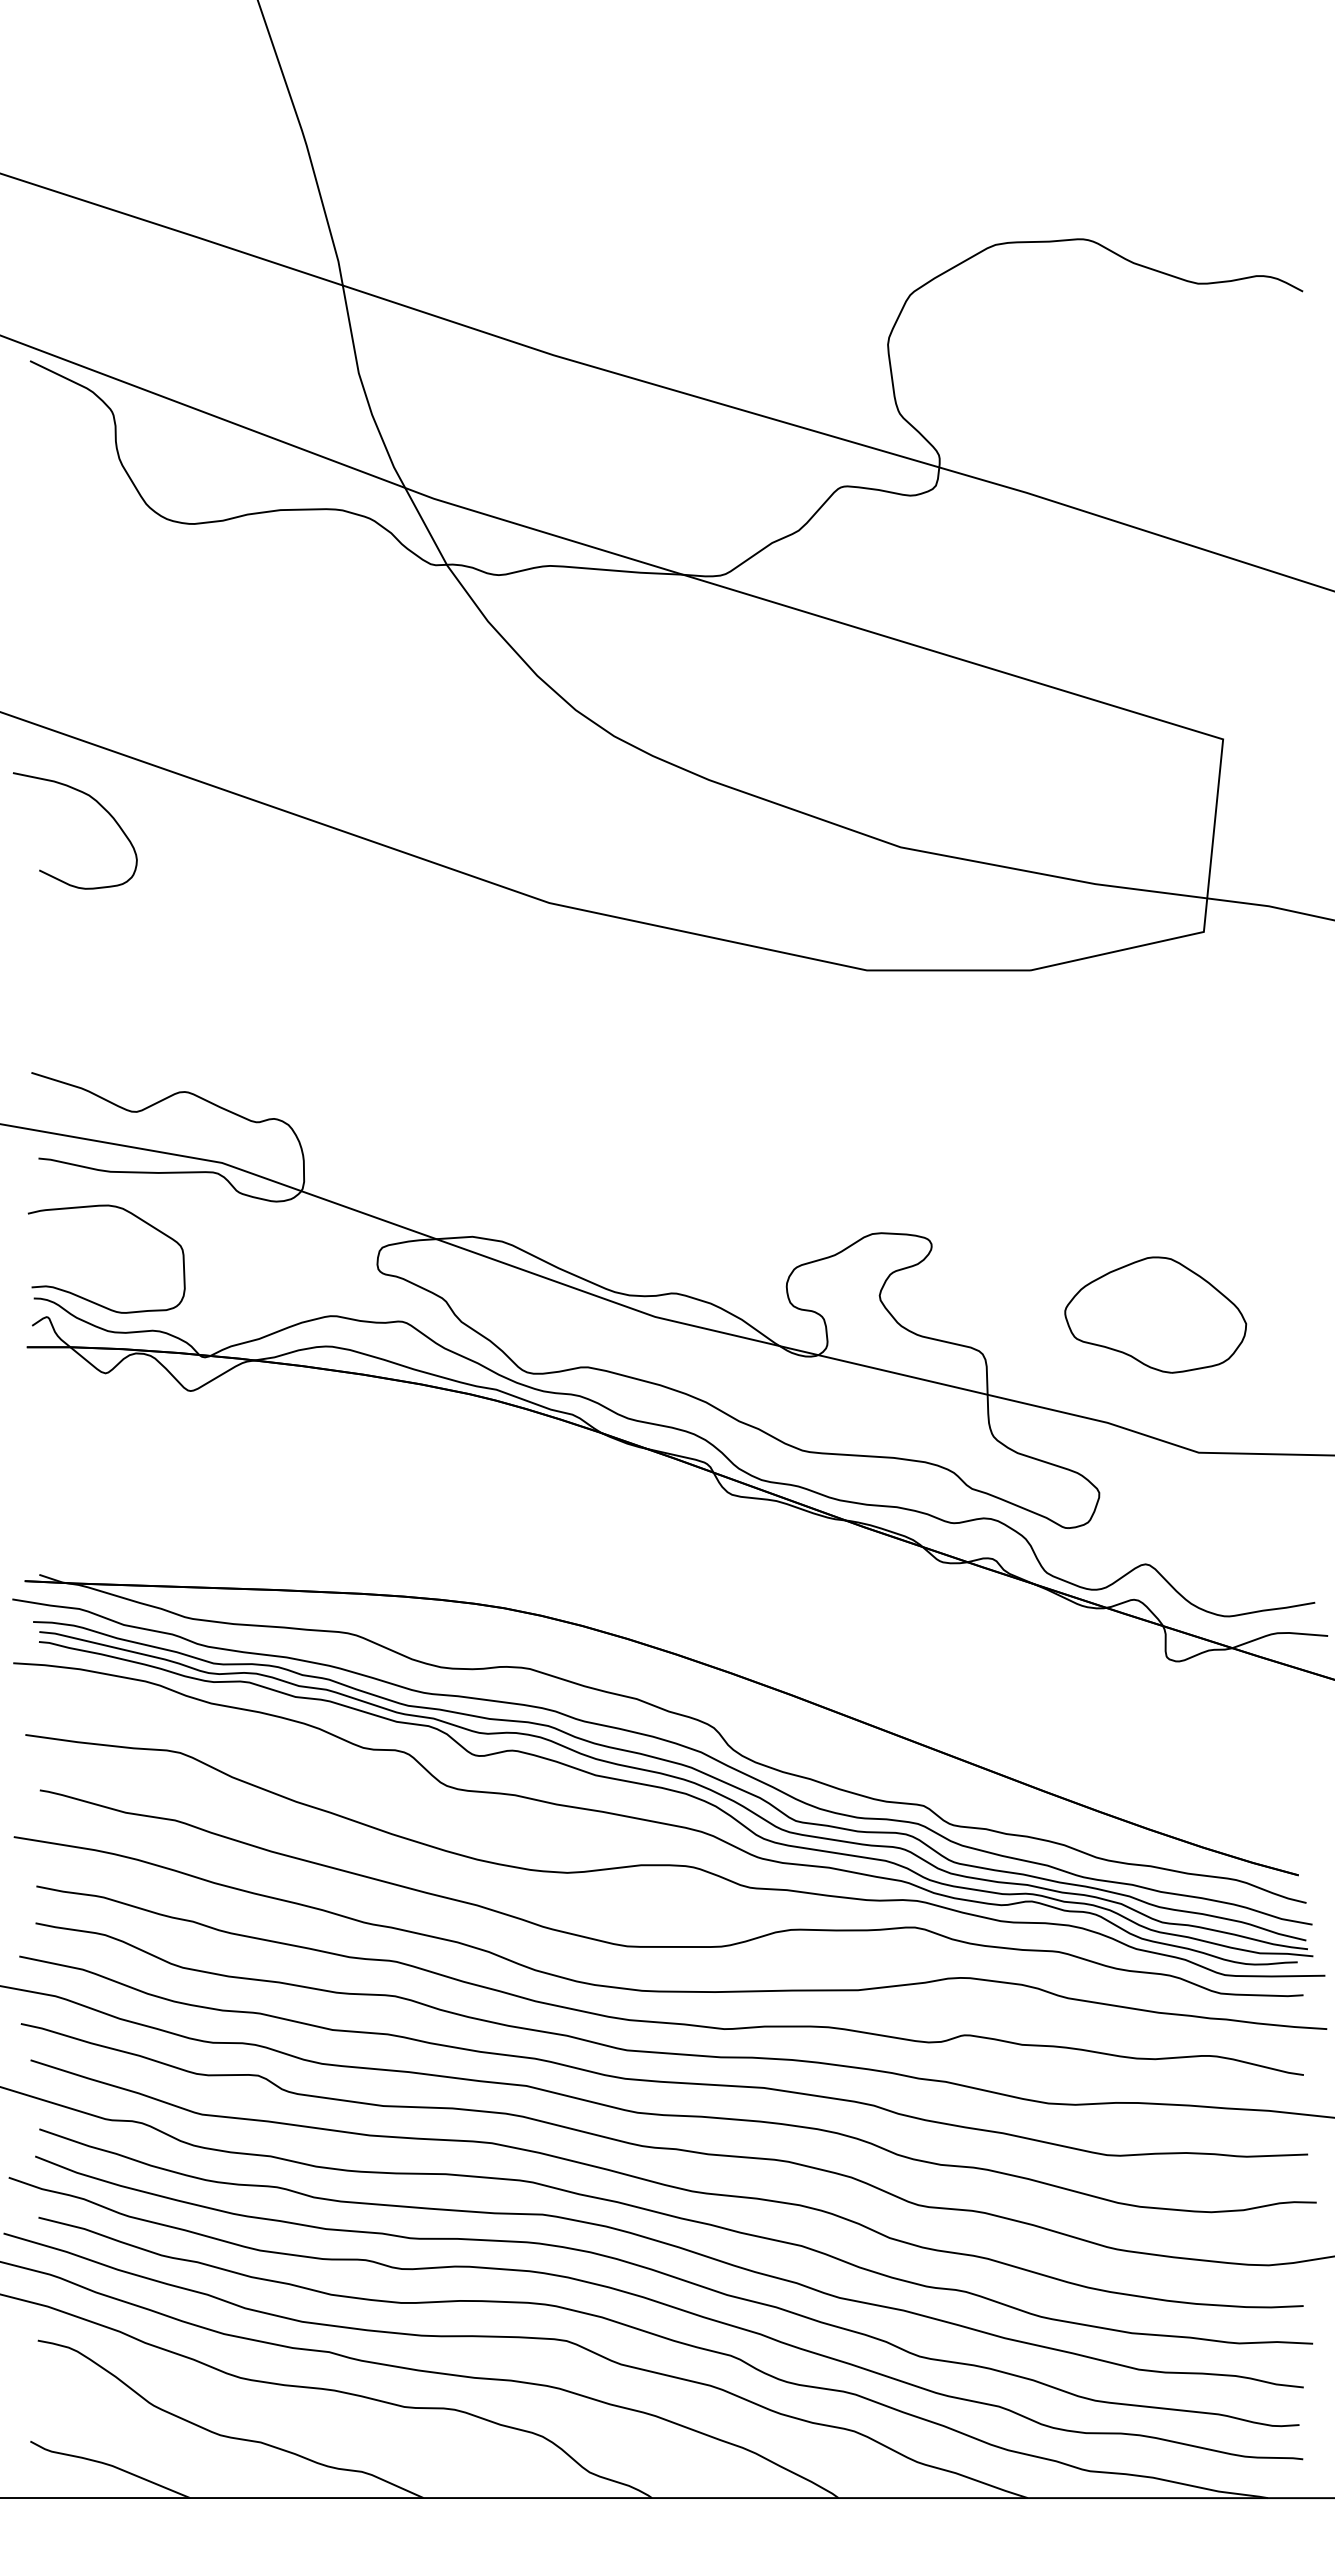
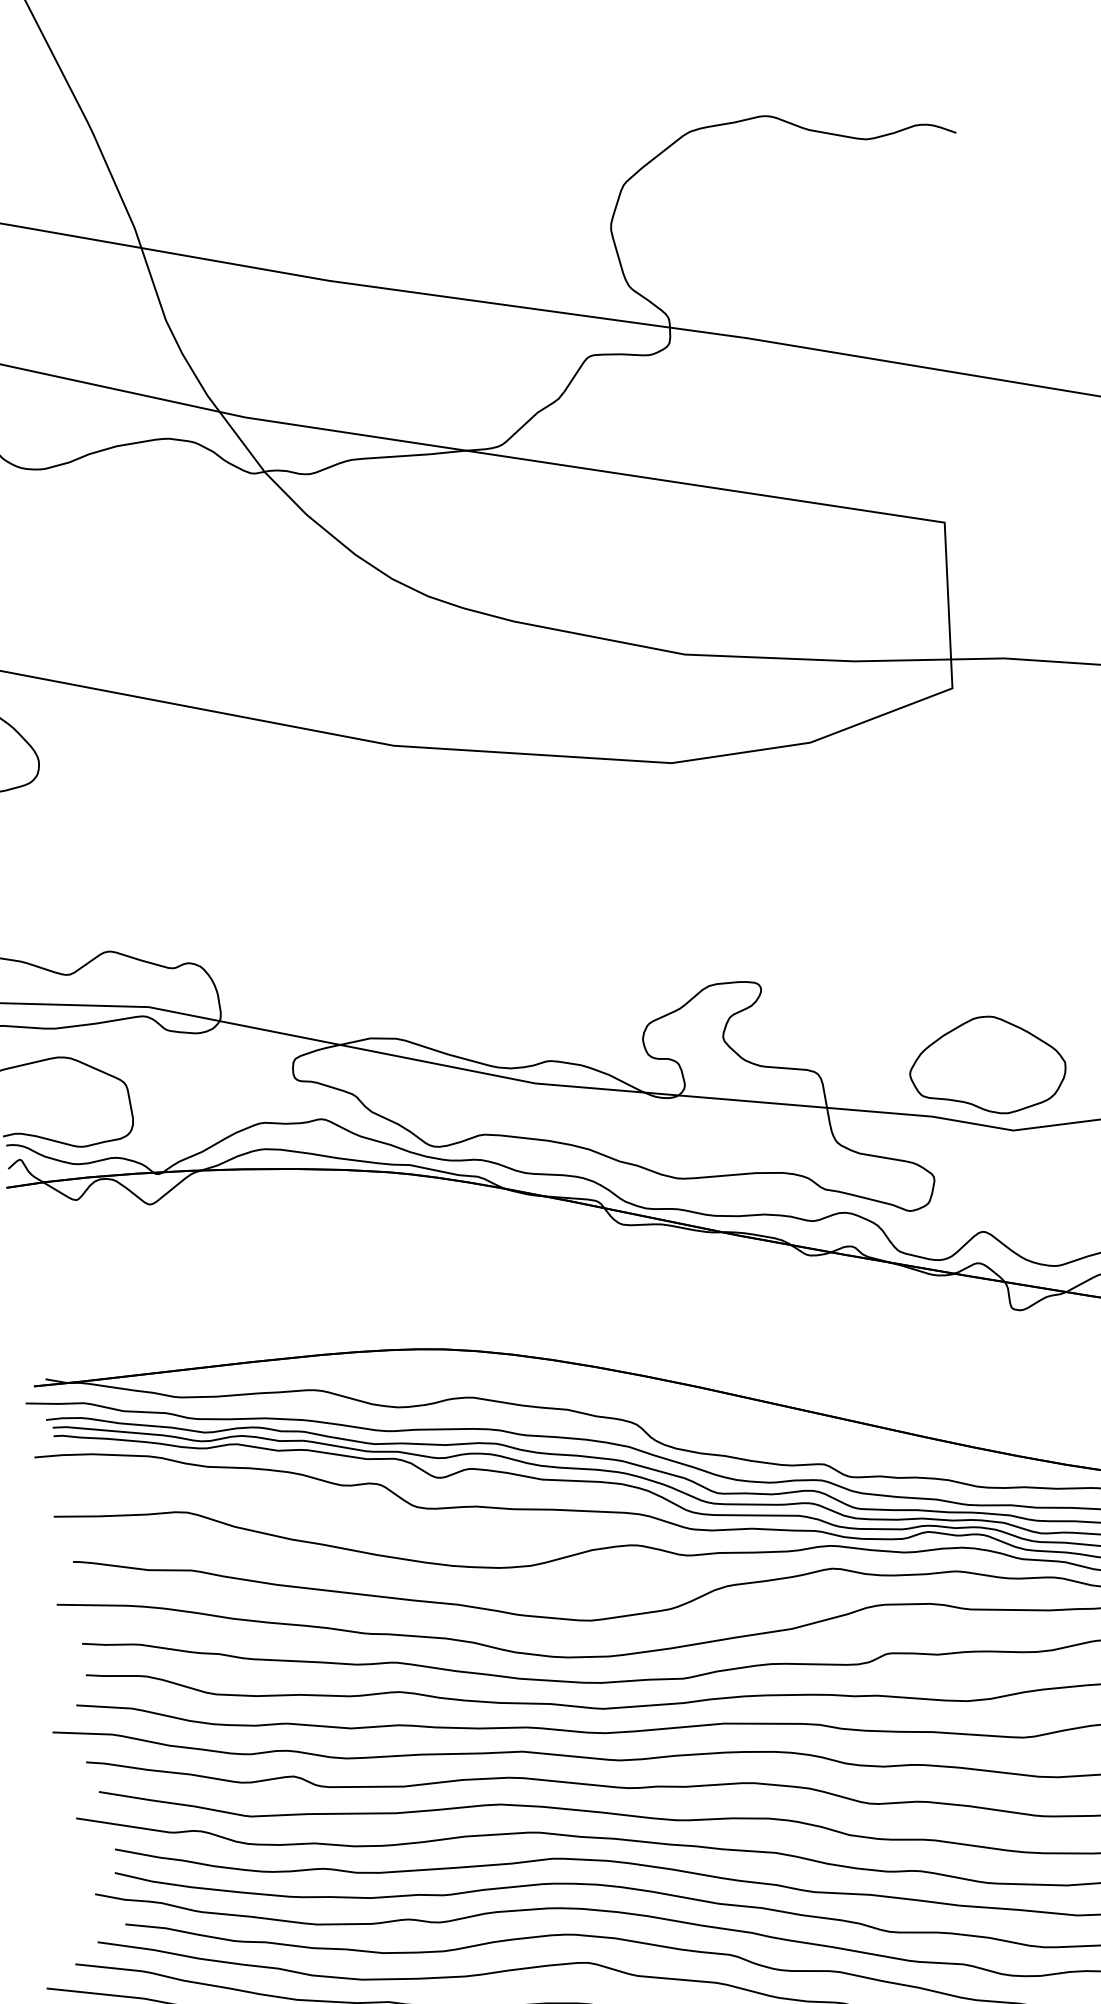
part: (1155, 1314) -> (987, 1065), moved

